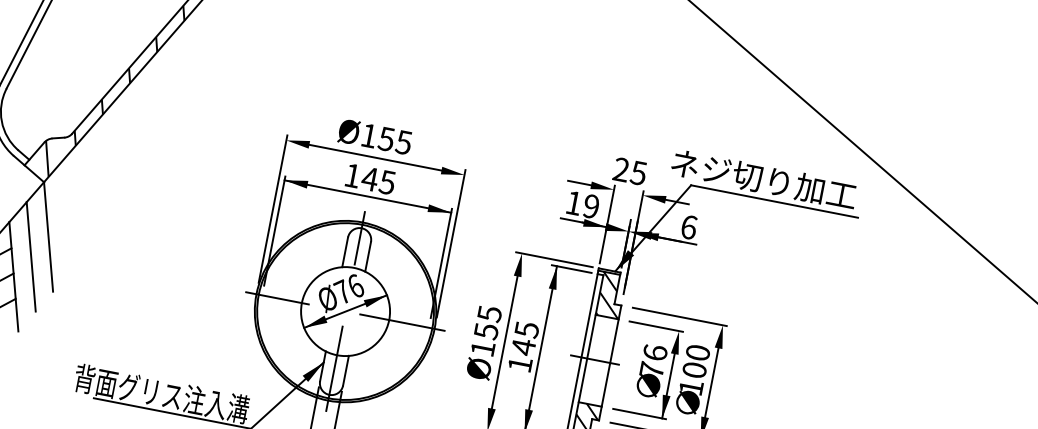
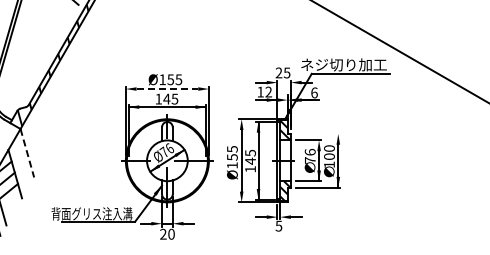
line: (375, 158) -> (167, 89), solid -> dashed
text: (590, 207) -> (268, 92), 19 -> 12
line: (48, 237) -> (27, 153), solid -> dashed
line: (31, 256) -> (21, 163), removed
line: (680, 318) -> (318, 134), removed

